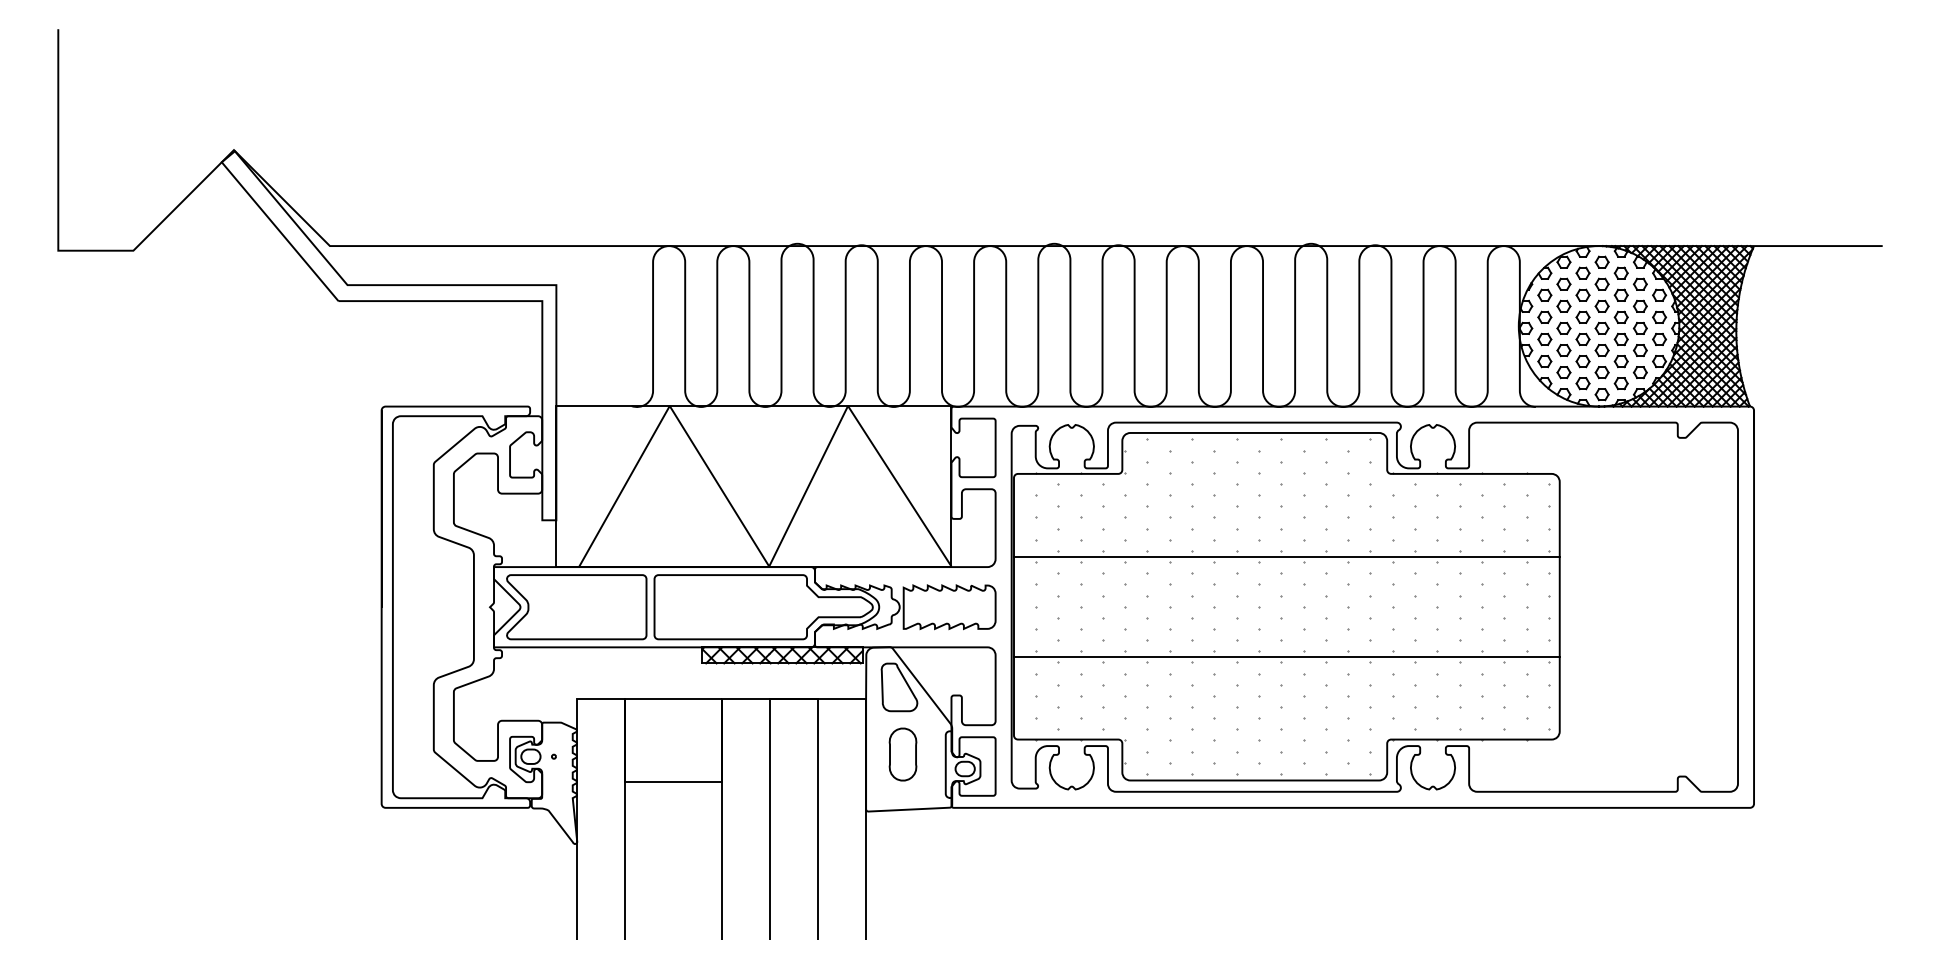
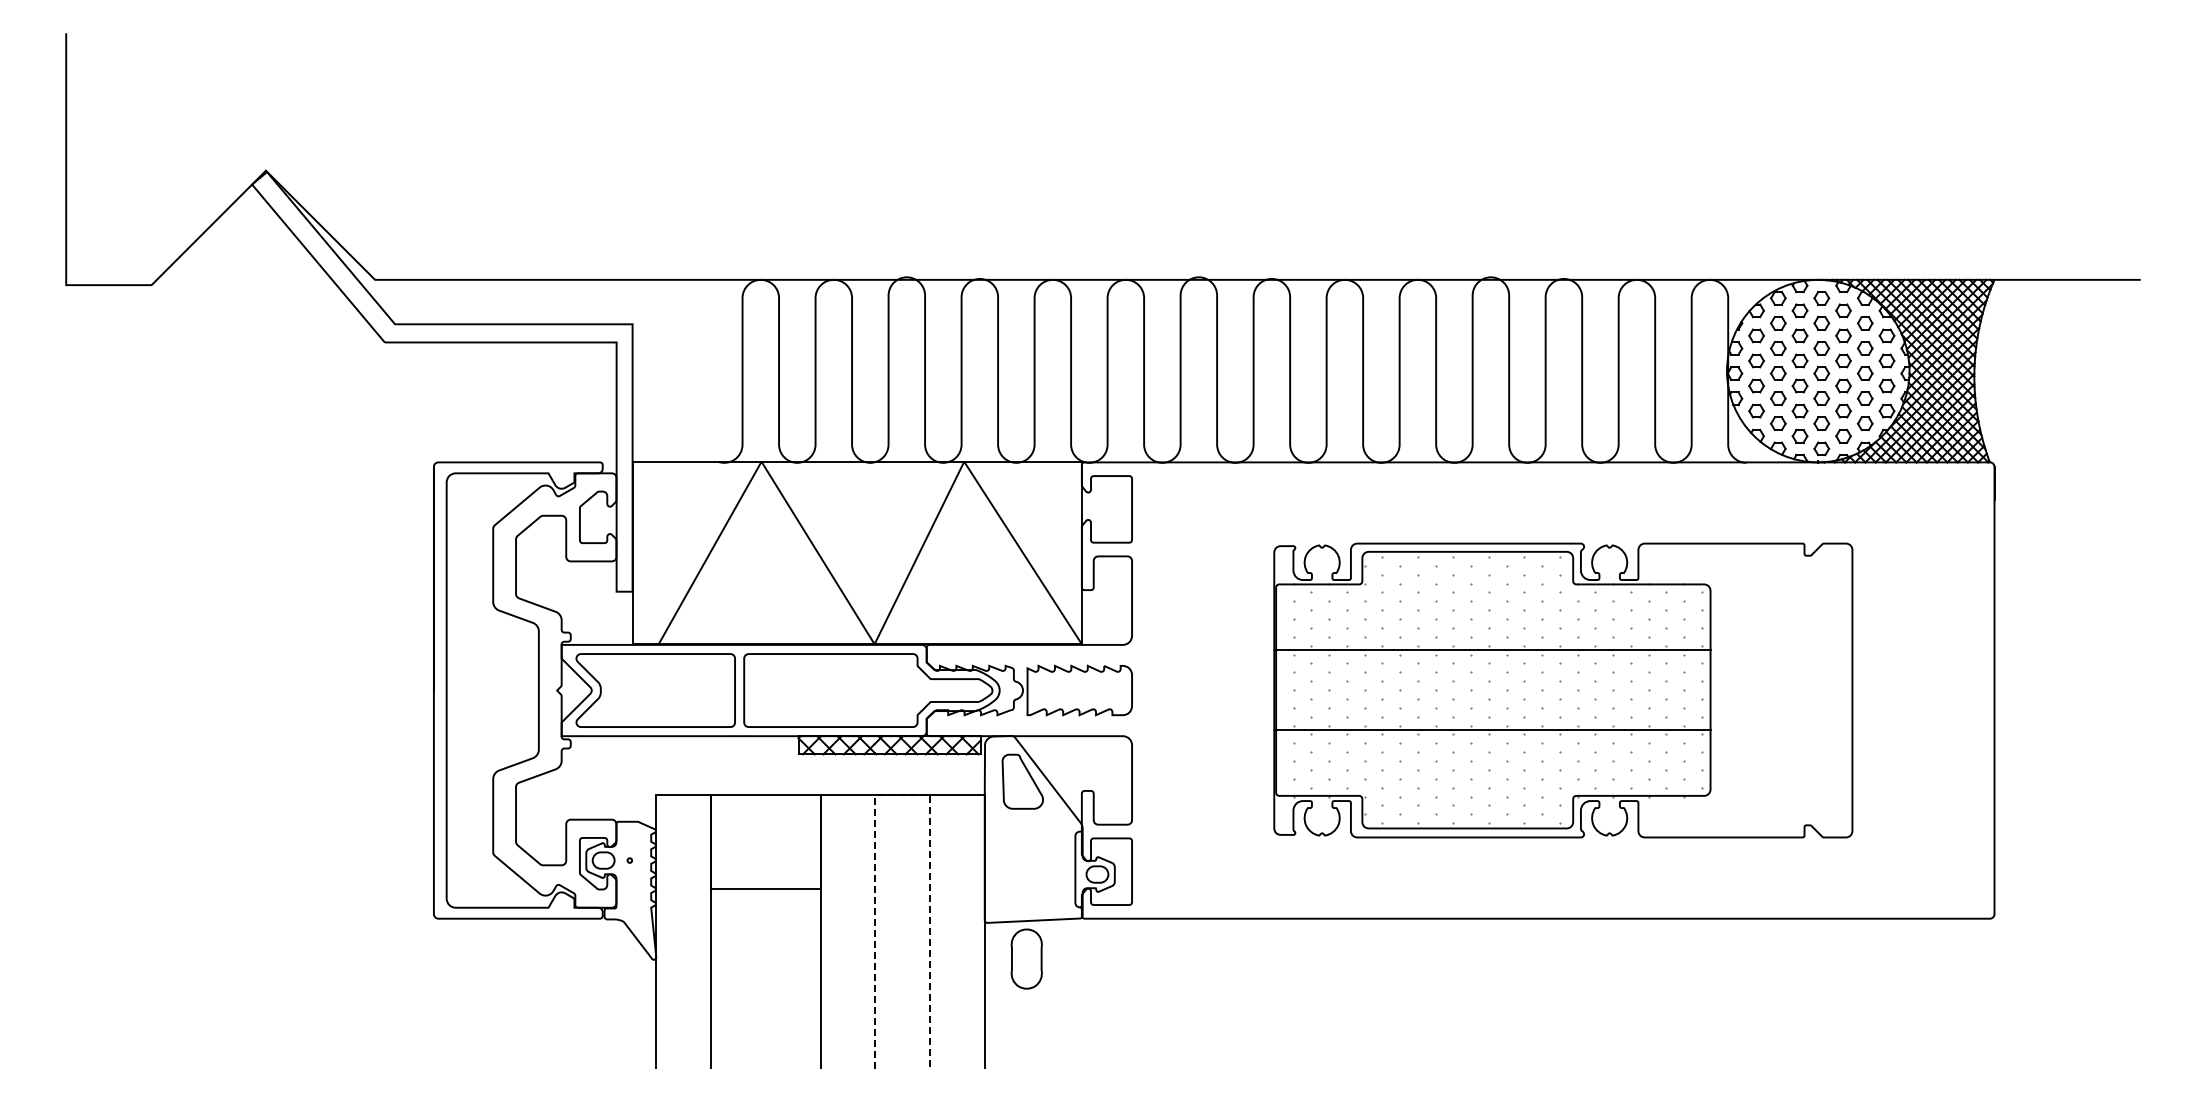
part: (1375, 607) -> (1563, 690), size x0.7
line: (794, 698) -> (903, 794), solid -> dashed
part: (902, 754) -> (1026, 958), moved

